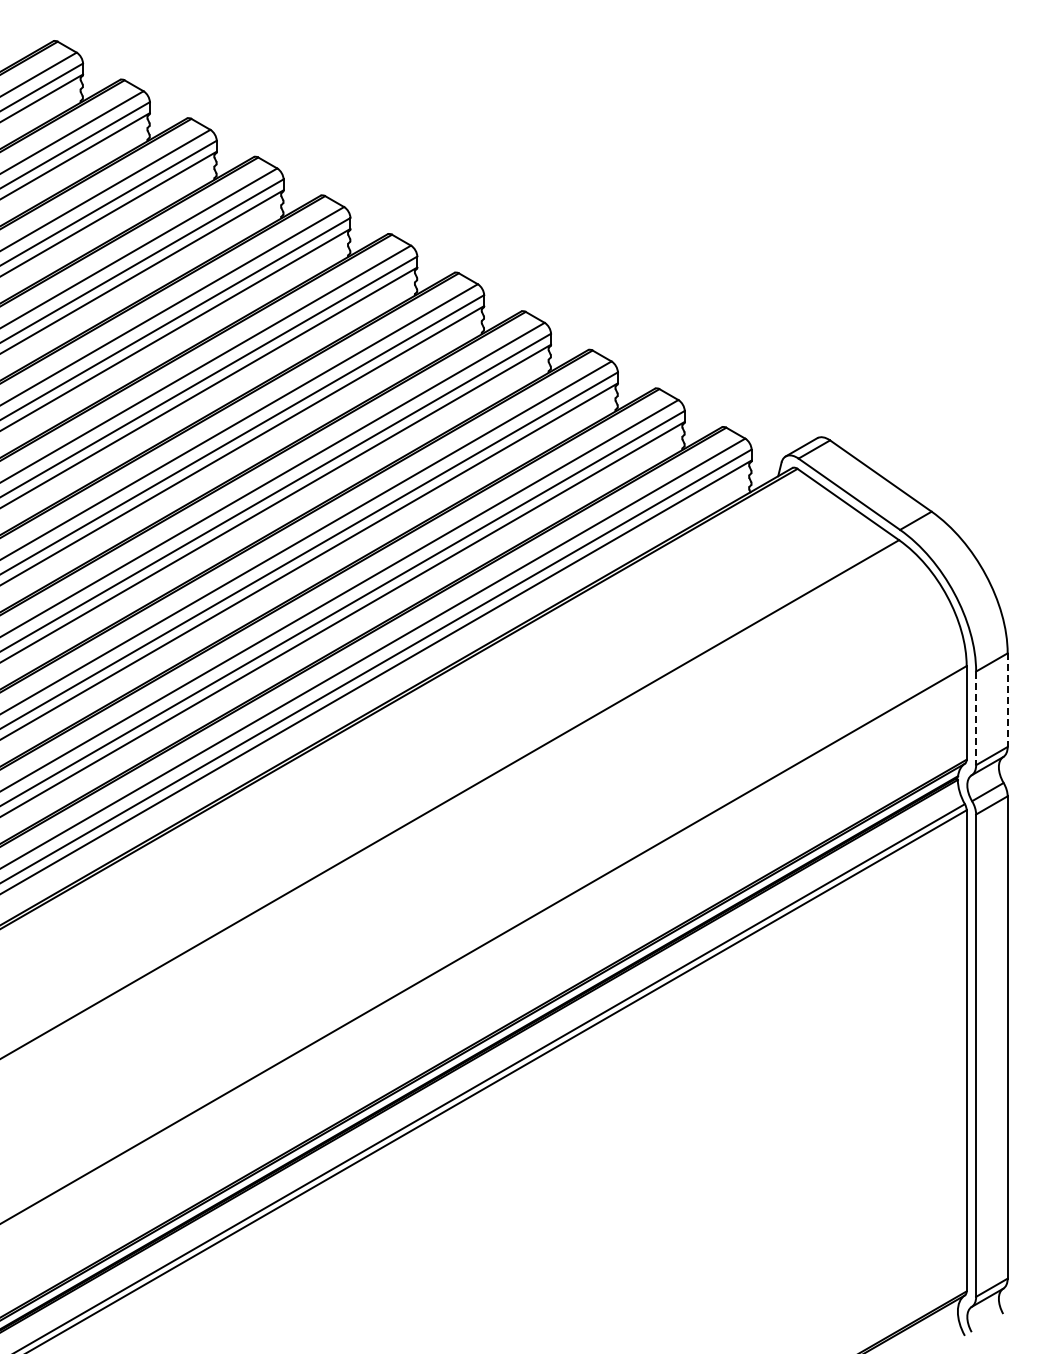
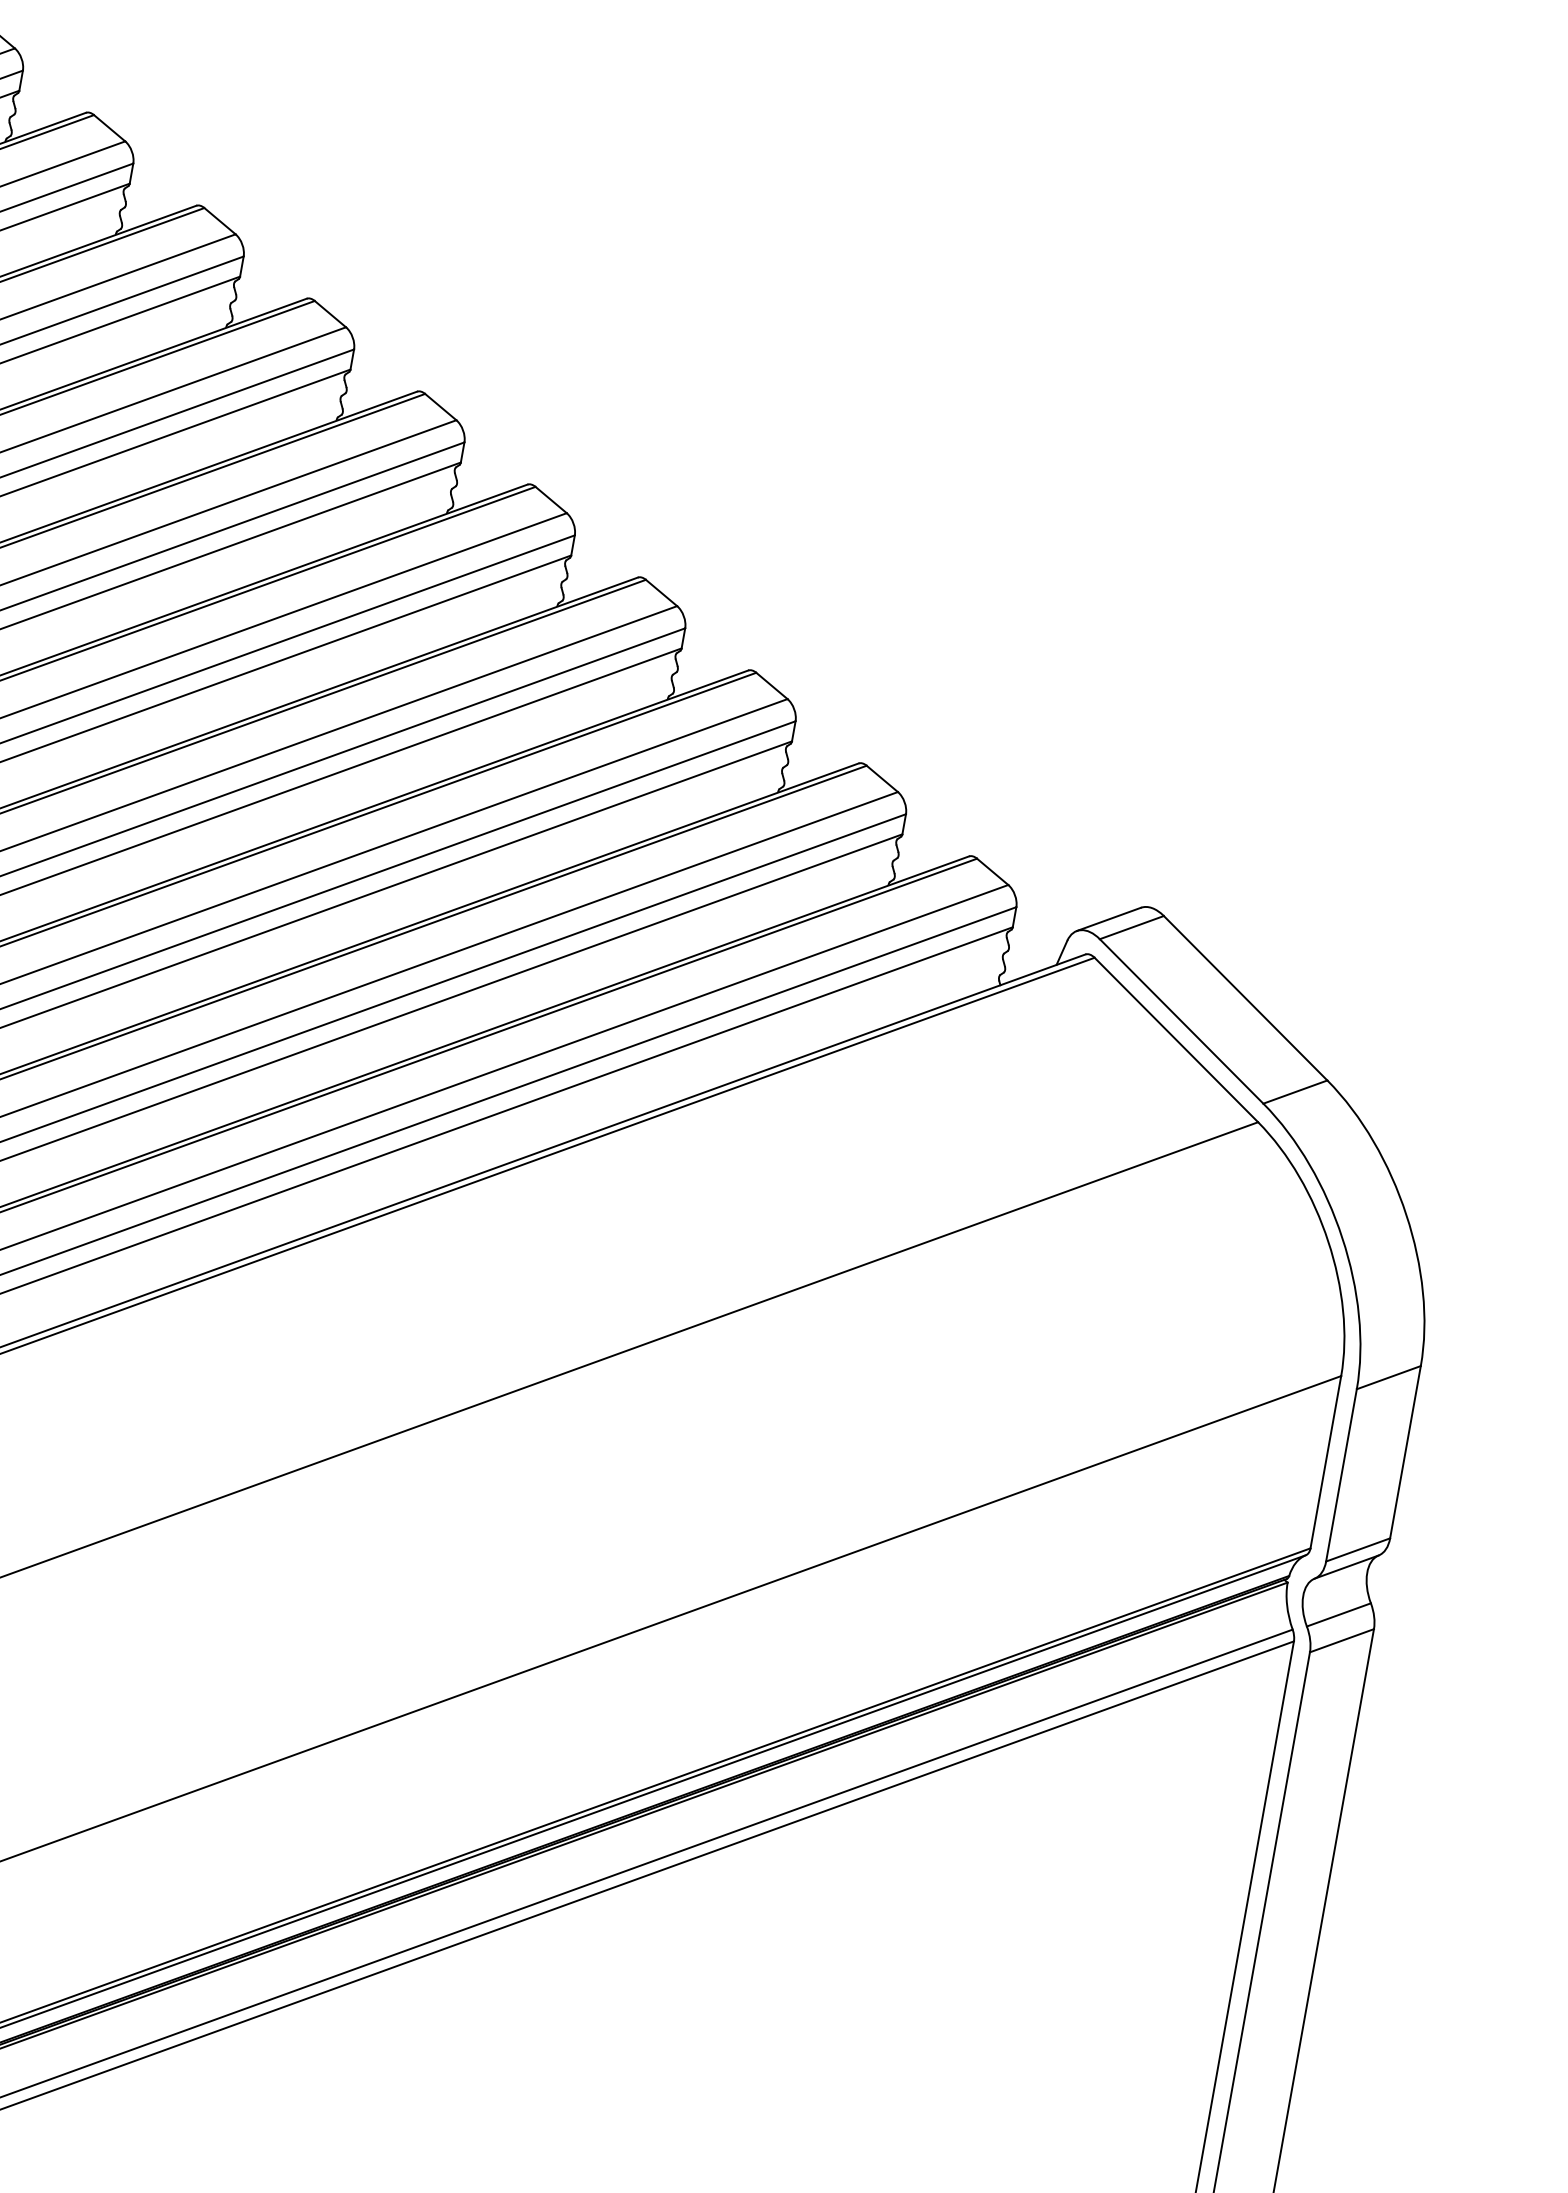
line: (1007, 700) -> (1405, 1452), dashed -> solid
line: (976, 718) -> (1342, 1475), dashed -> solid

